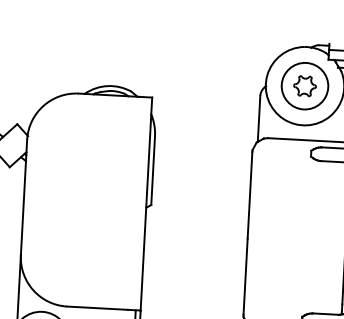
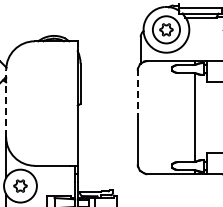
line: (249, 194) -> (137, 94), solid -> dashed
line: (24, 197) -> (6, 103), solid -> dashed

